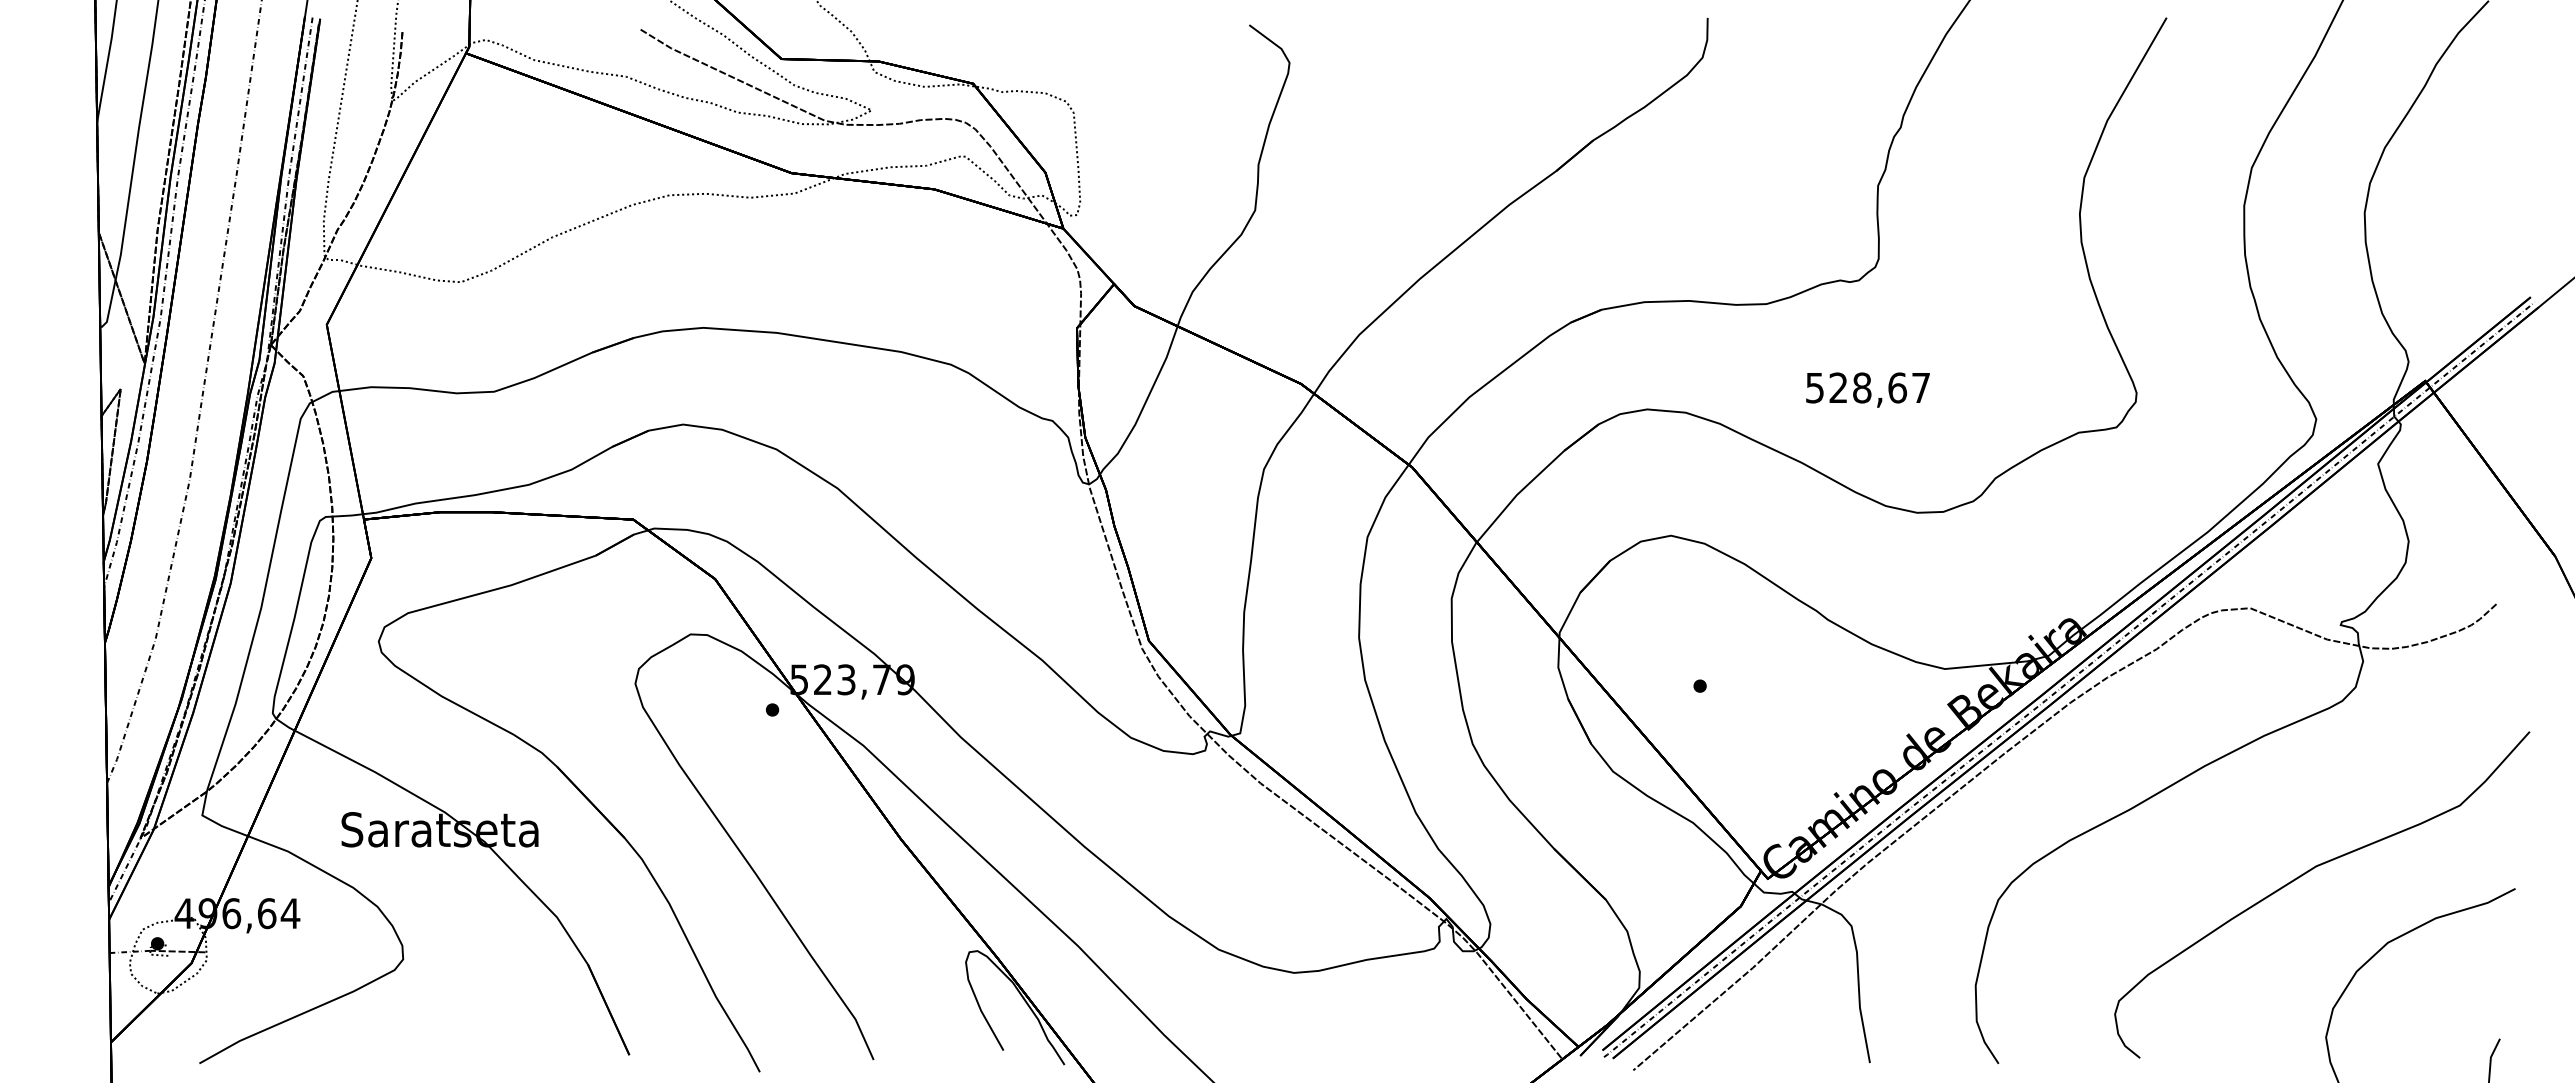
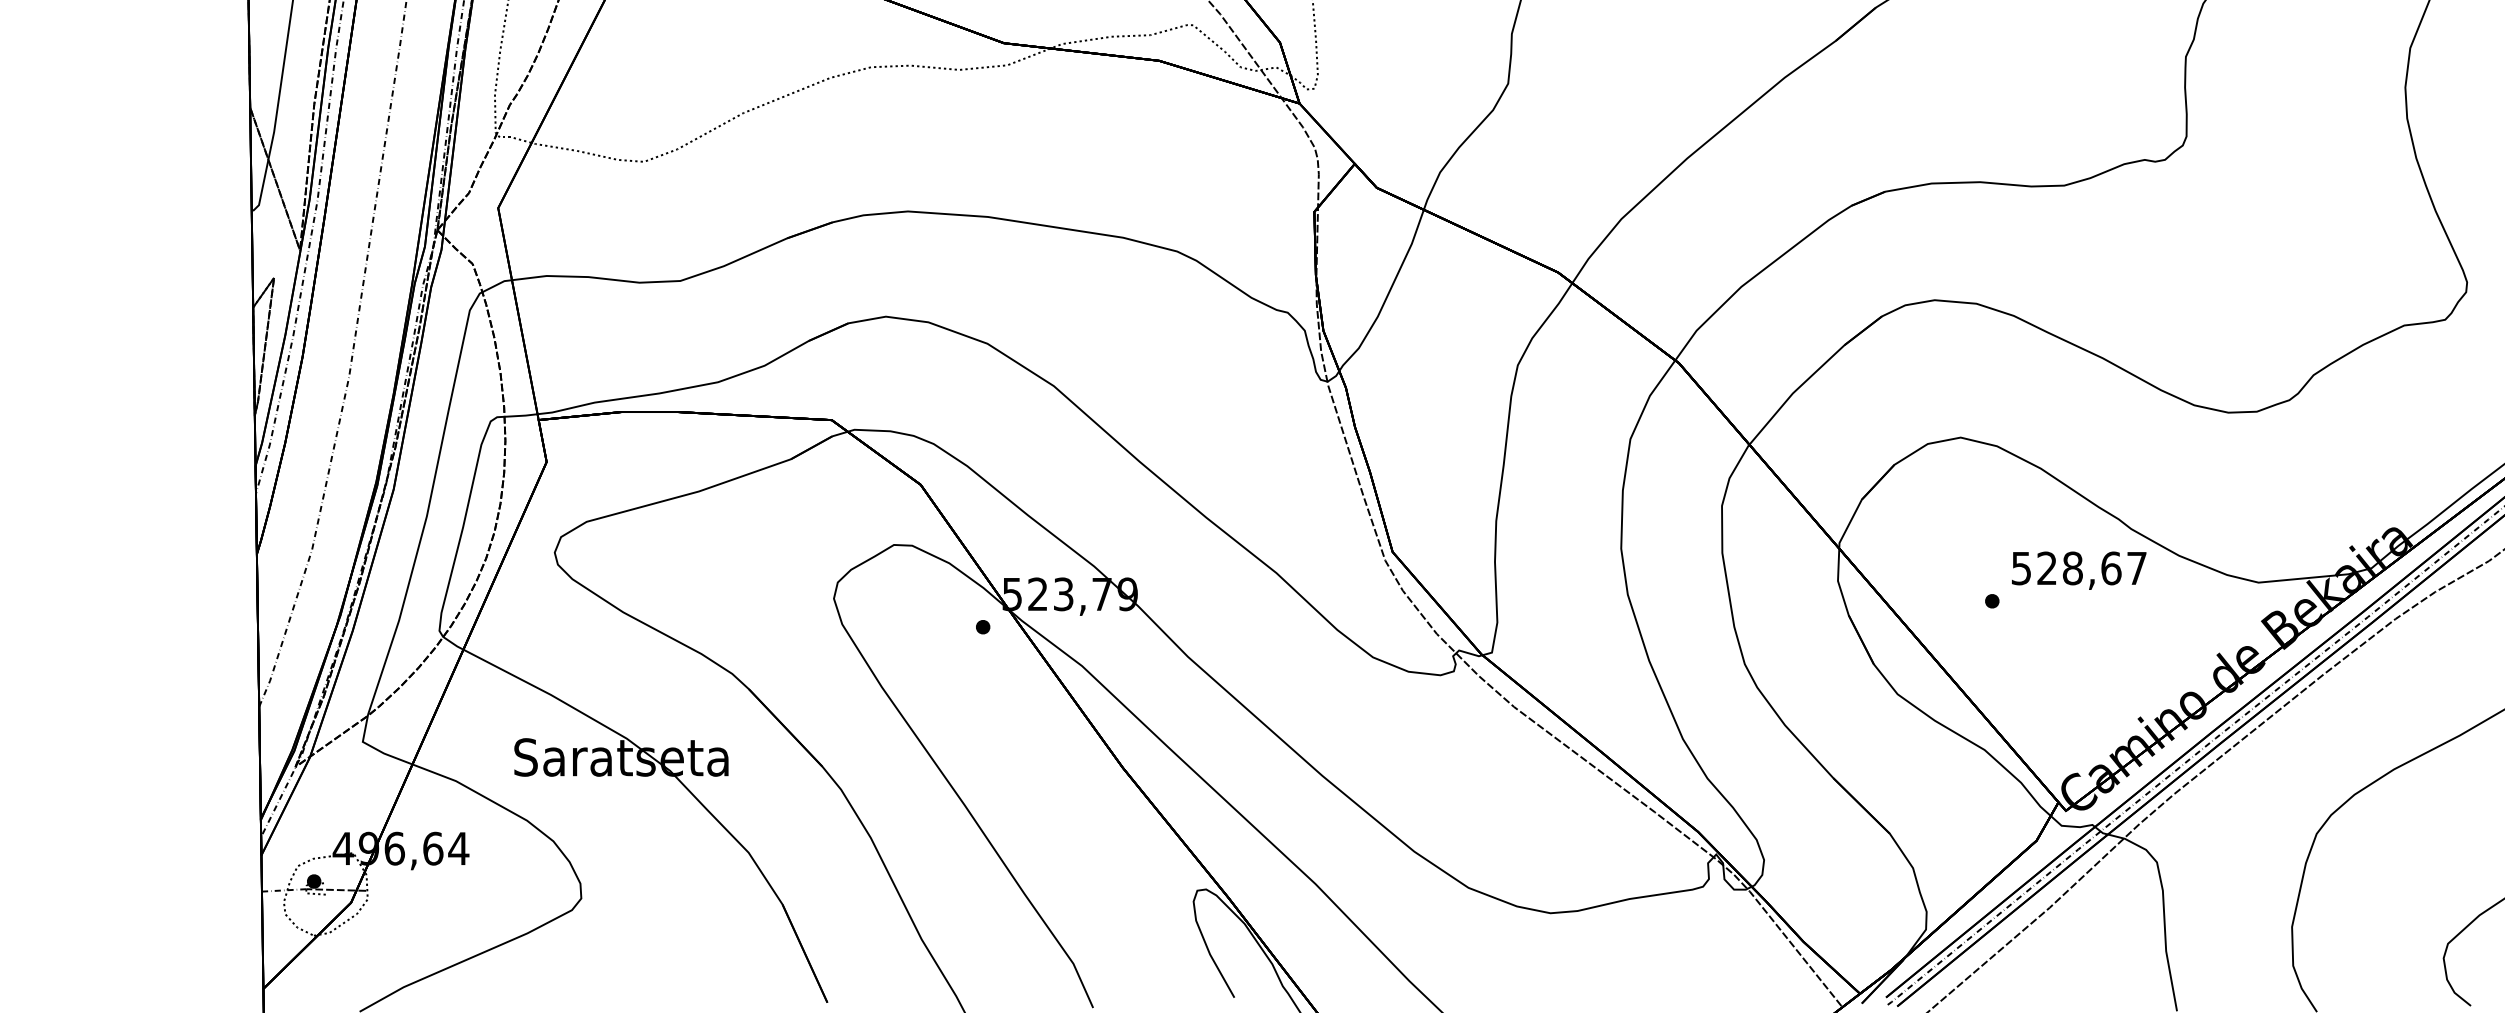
text: (1867, 389) -> (2078, 570), moved

